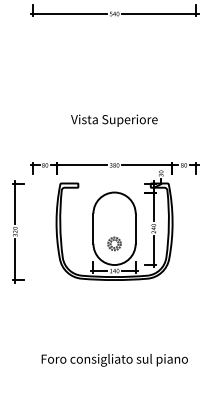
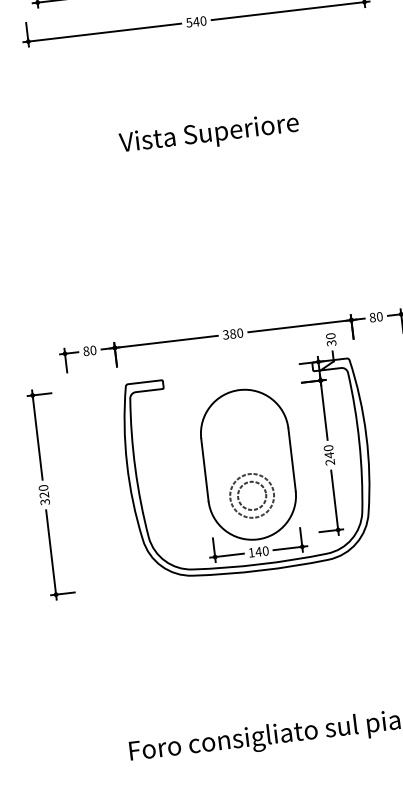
text: (114, 120) -> (209, 134), moved
part: (114, 243) -> (251, 495), size x1.67

